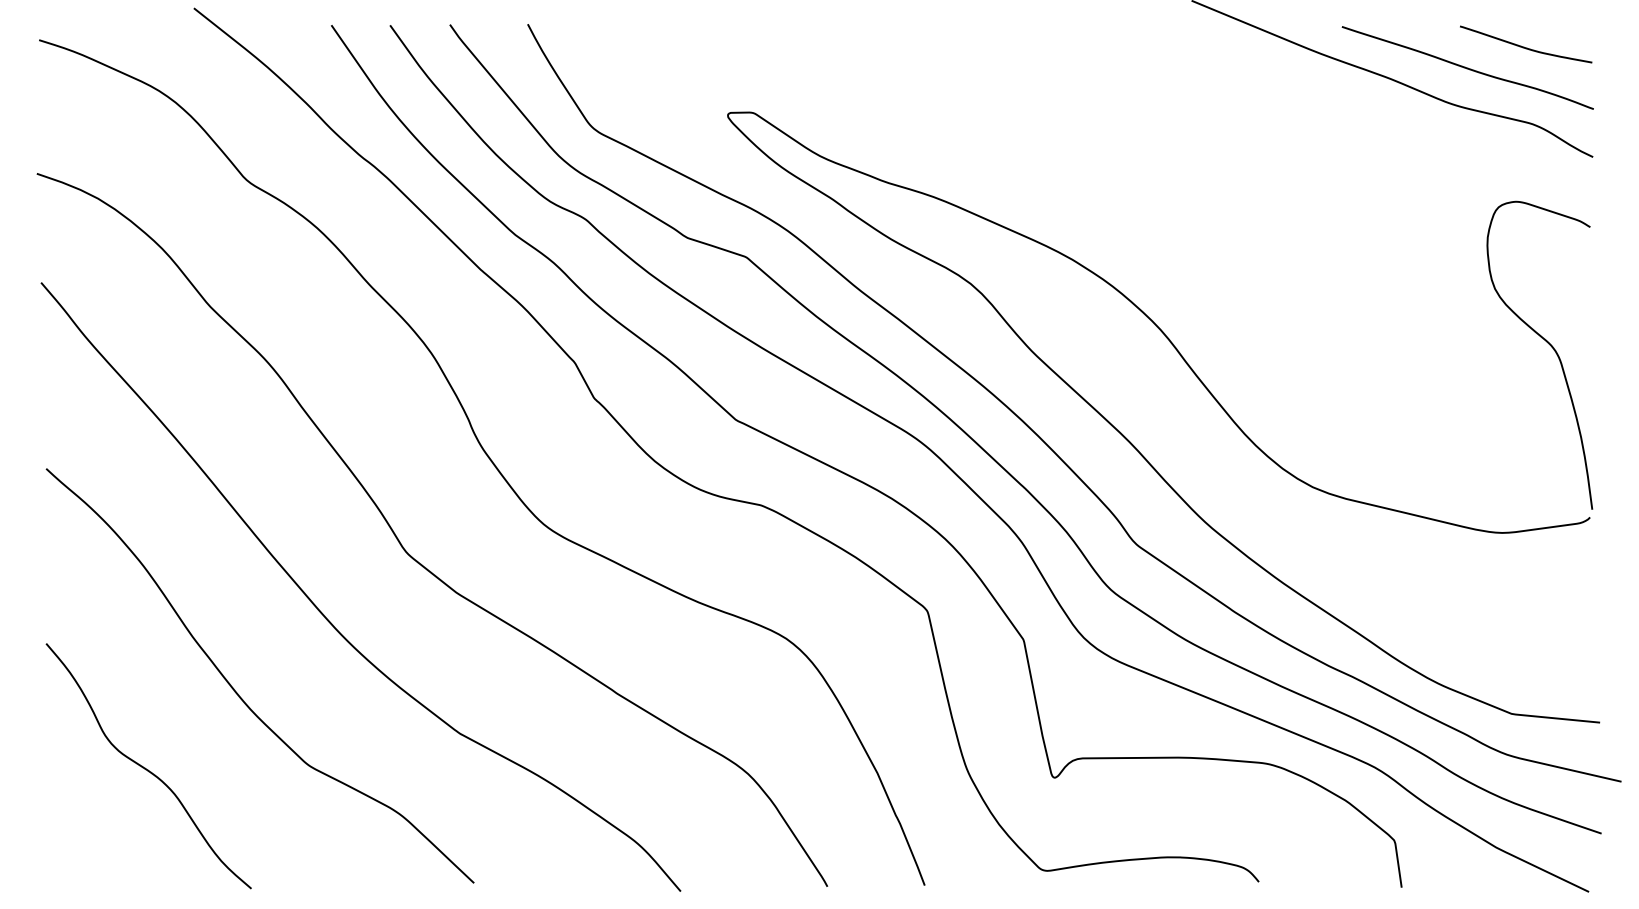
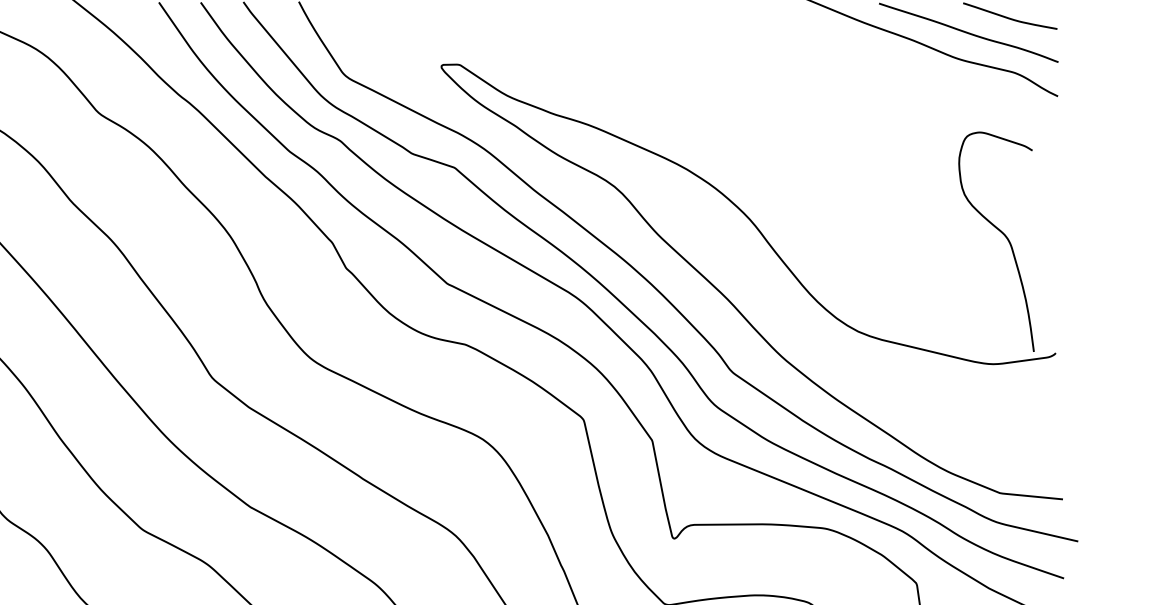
curve: (1548, 344) -> (1002, 234), moved

